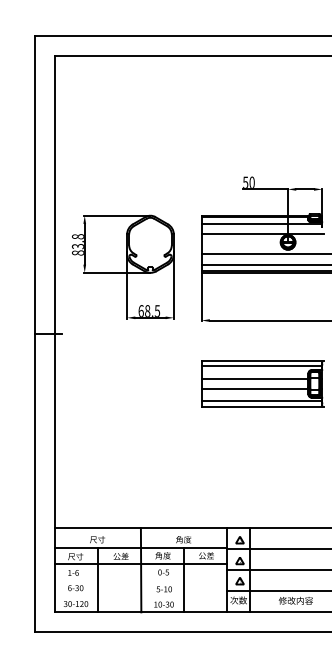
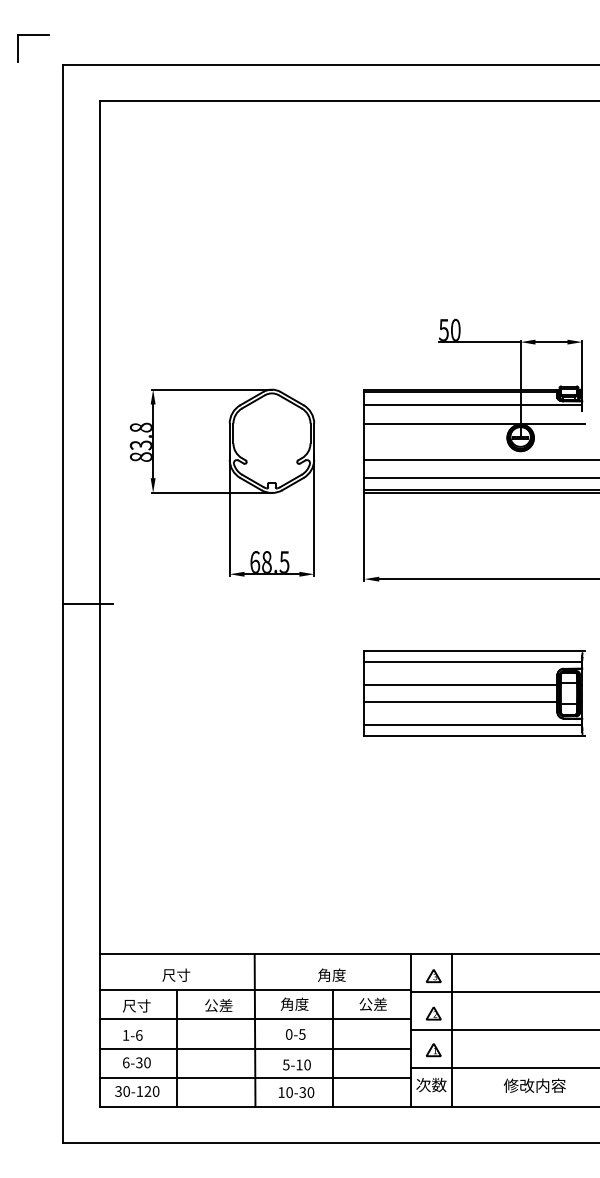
part: (18, 20) -> (33, 36), added
line: (141, 580) -> (255, 1048), added
line: (141, 596) -> (255, 1077), added

